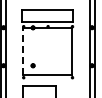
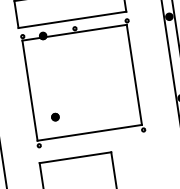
line: (23, 51) -> (30, 89), dashed -> solid

